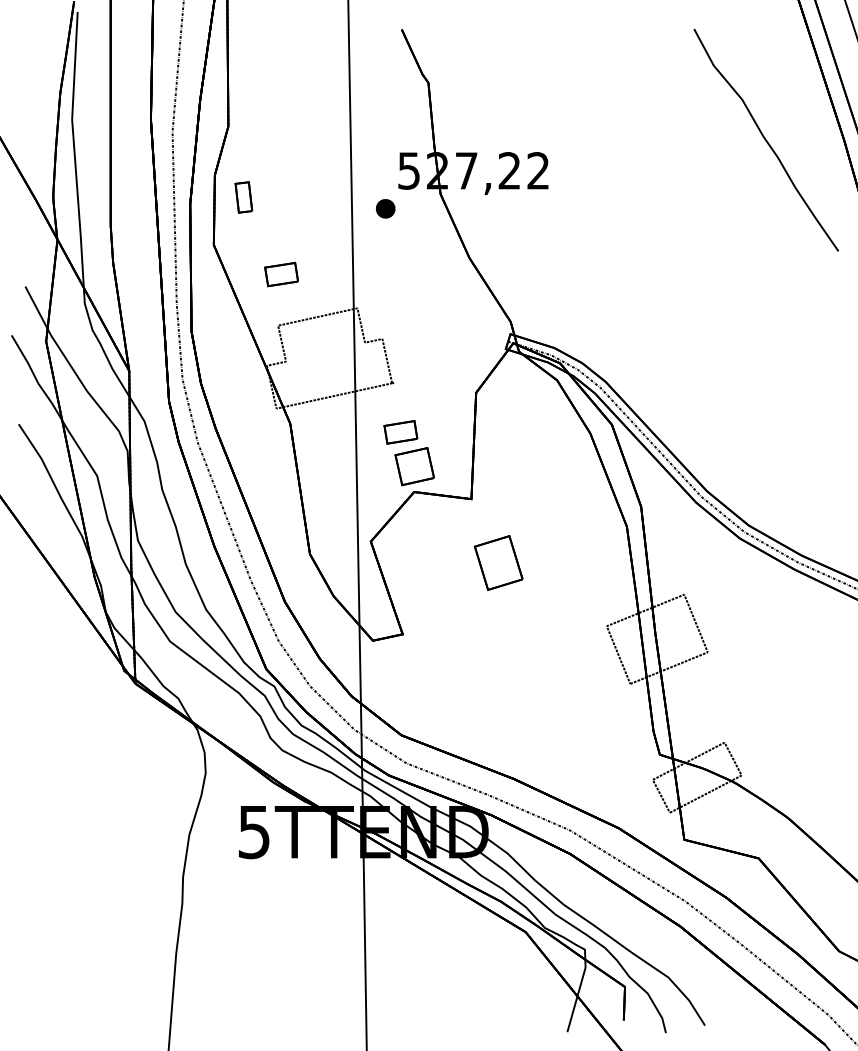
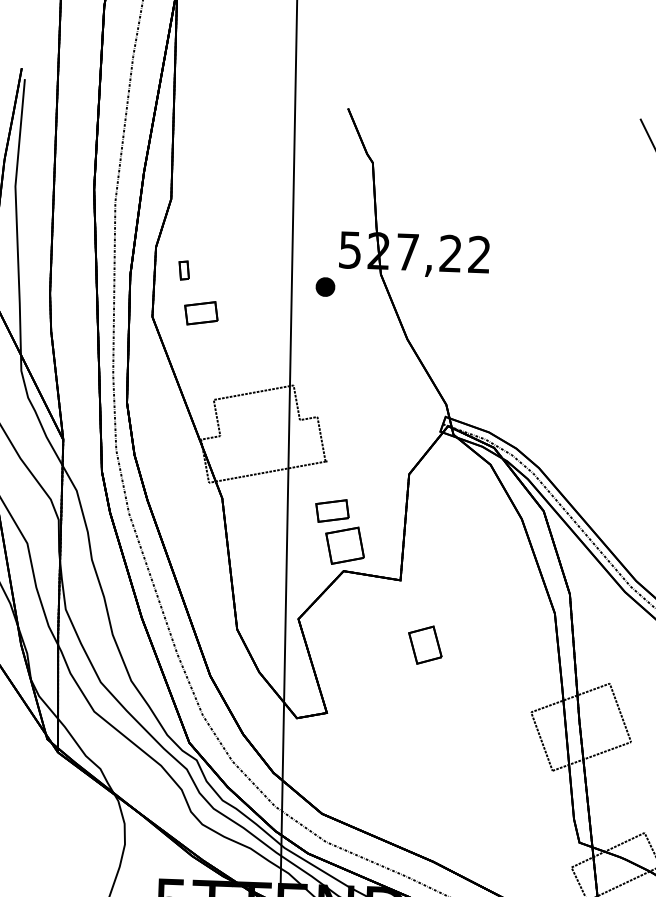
part: (243, 197) -> (183, 270), size x0.6
part: (281, 274) -> (201, 313), moved
part: (498, 562) -> (425, 644), size x0.7

